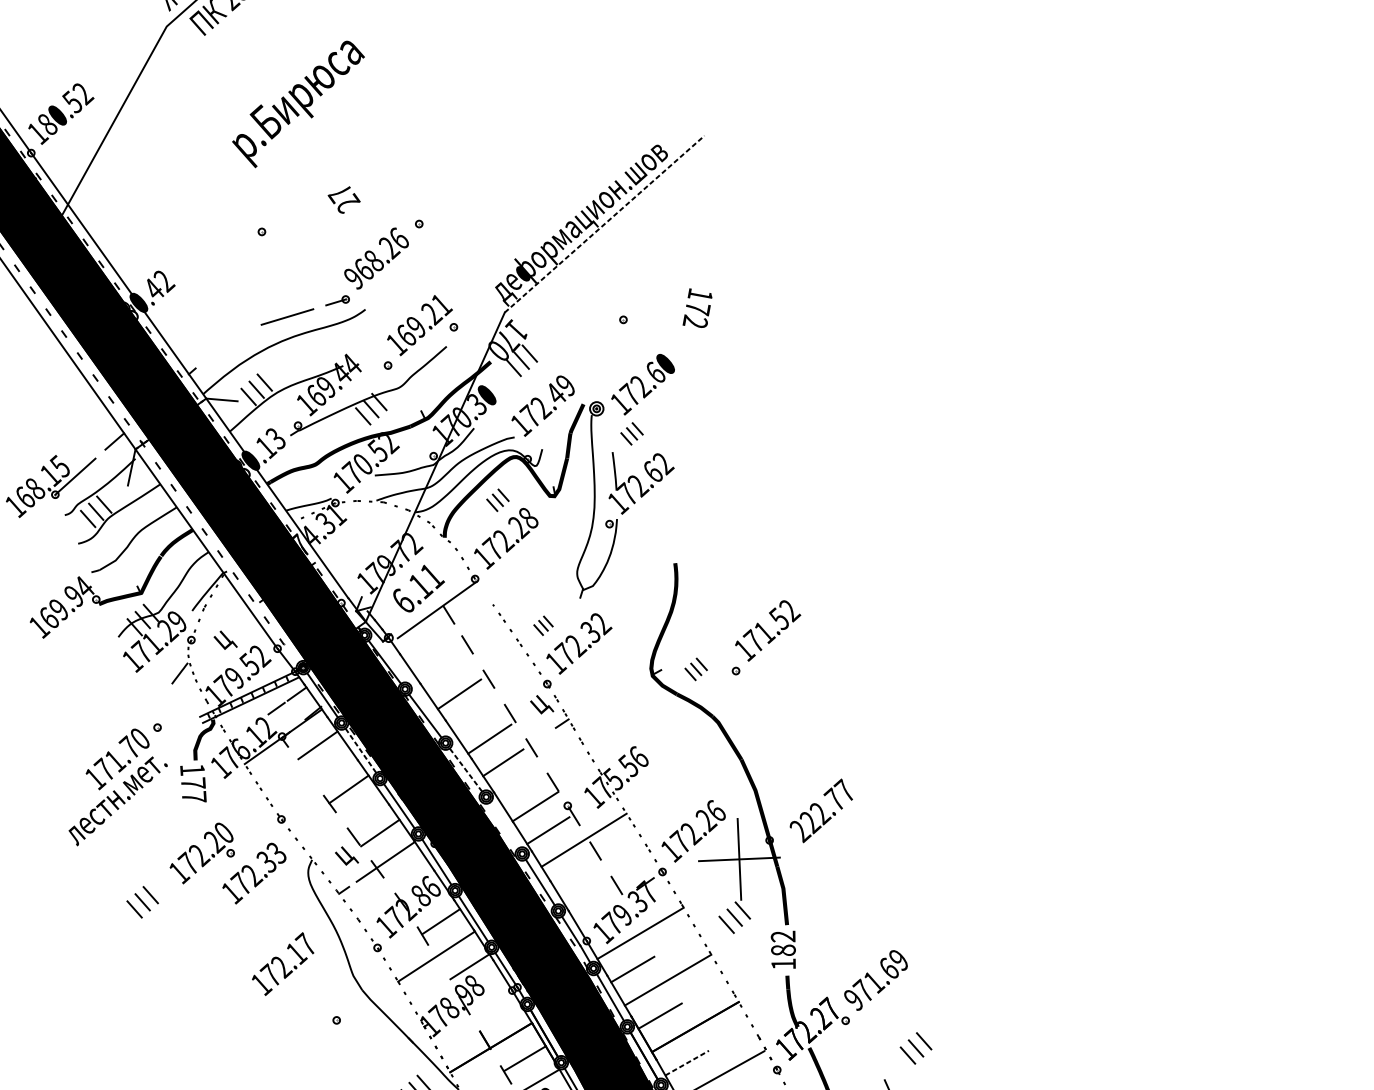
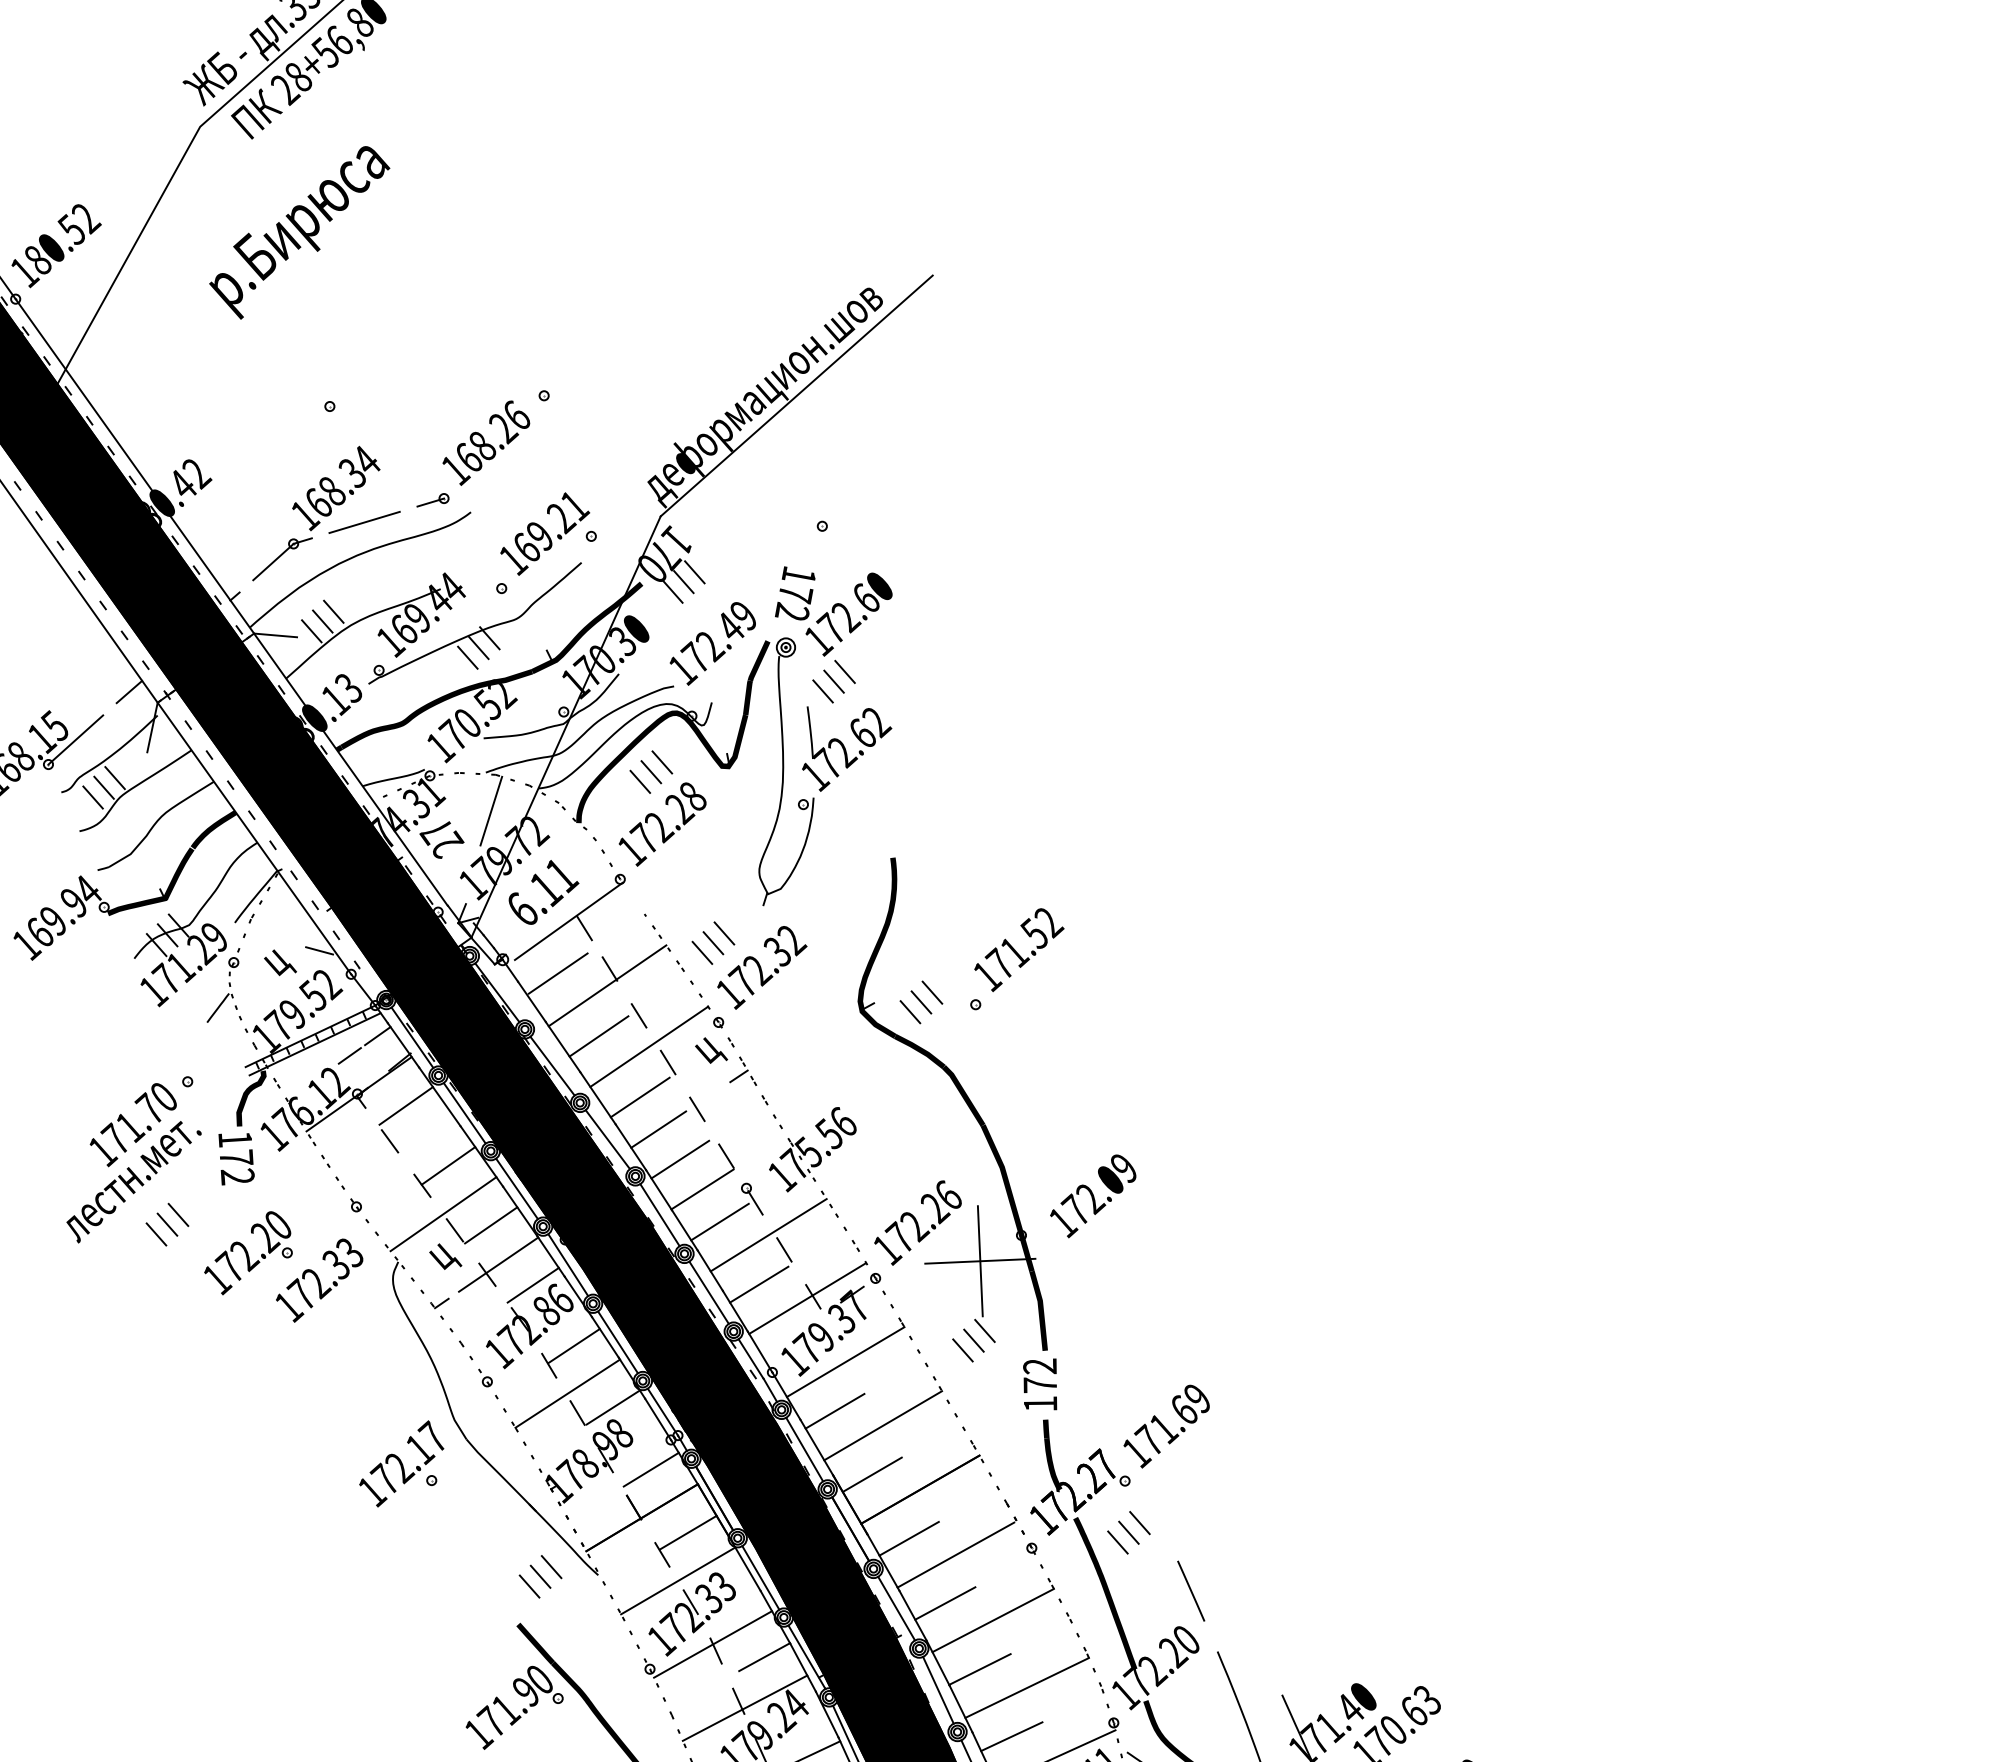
text: (298, 104) -> (299, 232), moved
text: (343, 199) -> (441, 839), moved
line: (604, 223) -> (796, 395), dashed -> solid
text: (354, 278) -> (456, 470), 968.26 -> 168.26
text: (697, 308) -> (795, 593), moved
part: (252, 310) -> (316, 513), added
part: (631, 433) -> (833, 681), size x1.43
part: (498, 499) -> (651, 771), size x1.43
line: (380, 528) -> (491, 810), added
part: (543, 625) -> (713, 942), size x1.67
line: (254, 631) -> (319, 950), added
line: (429, 648) -> (557, 973), added
line: (465, 656) -> (607, 985), added
part: (696, 669) -> (921, 1002), size x1.43
line: (496, 701) -> (649, 1046), added
line: (360, 750) -> (464, 1113), dashed -> solid
line: (465, 770) -> (607, 1139), dashed -> solid
line: (305, 771) -> (389, 1141), added
line: (519, 784) -> (680, 1159), added
text: (194, 797) -> (237, 1176), 177 -> 172
text: (821, 811) -> (1092, 1195), 222.77 -> 172.09
line: (345, 825) -> (443, 1214), added
line: (503, 825) -> (659, 1215), added
line: (410, 876) -> (532, 1284), added
line: (577, 876) -> (759, 1284), added
line: (612, 886) -> (807, 1298), added
part: (142, 902) -> (167, 1224), moved
text: (783, 950) -> (1040, 1385), 182 -> 172
text: (282, 963) -> (401, 1463), moved
line: (443, 970) -> (577, 1412), added
text: (854, 1000) -> (1137, 1453), 971.69 -> 171.69
line: (497, 1012) -> (650, 1469), added
part: (915, 1048) -> (1128, 1532), moved
line: (687, 1062) -> (909, 1538), dashed -> solid

